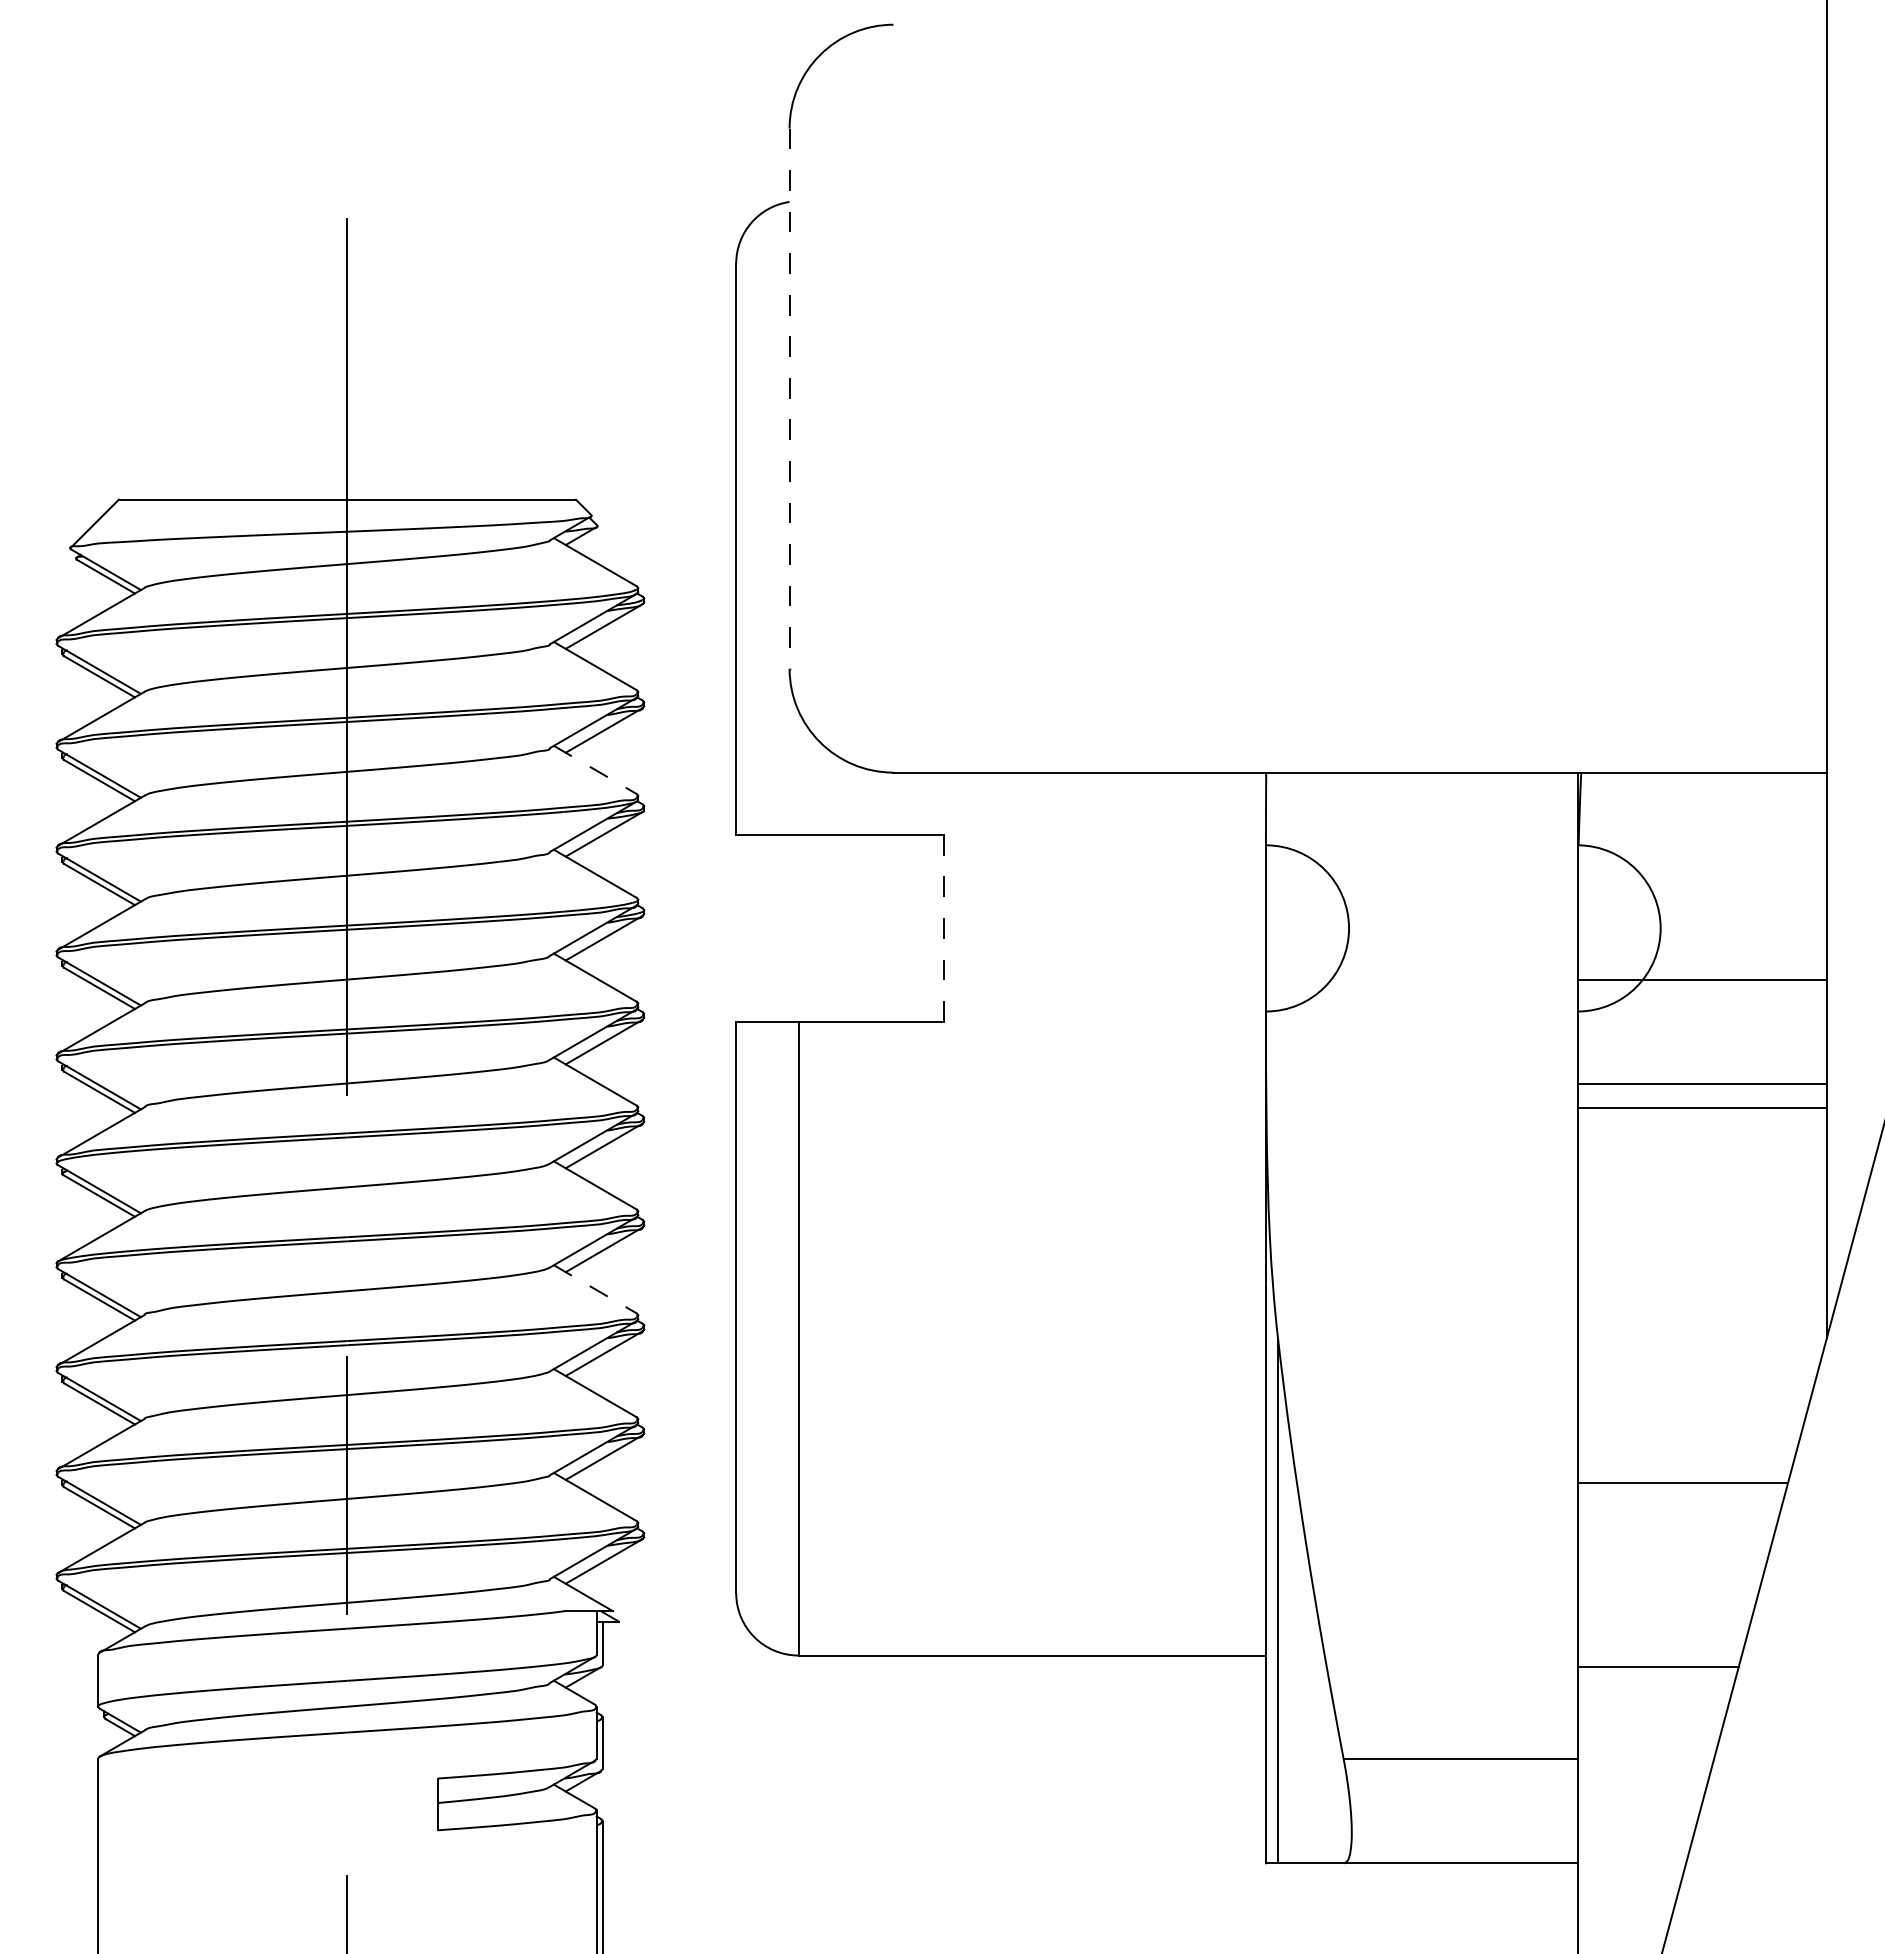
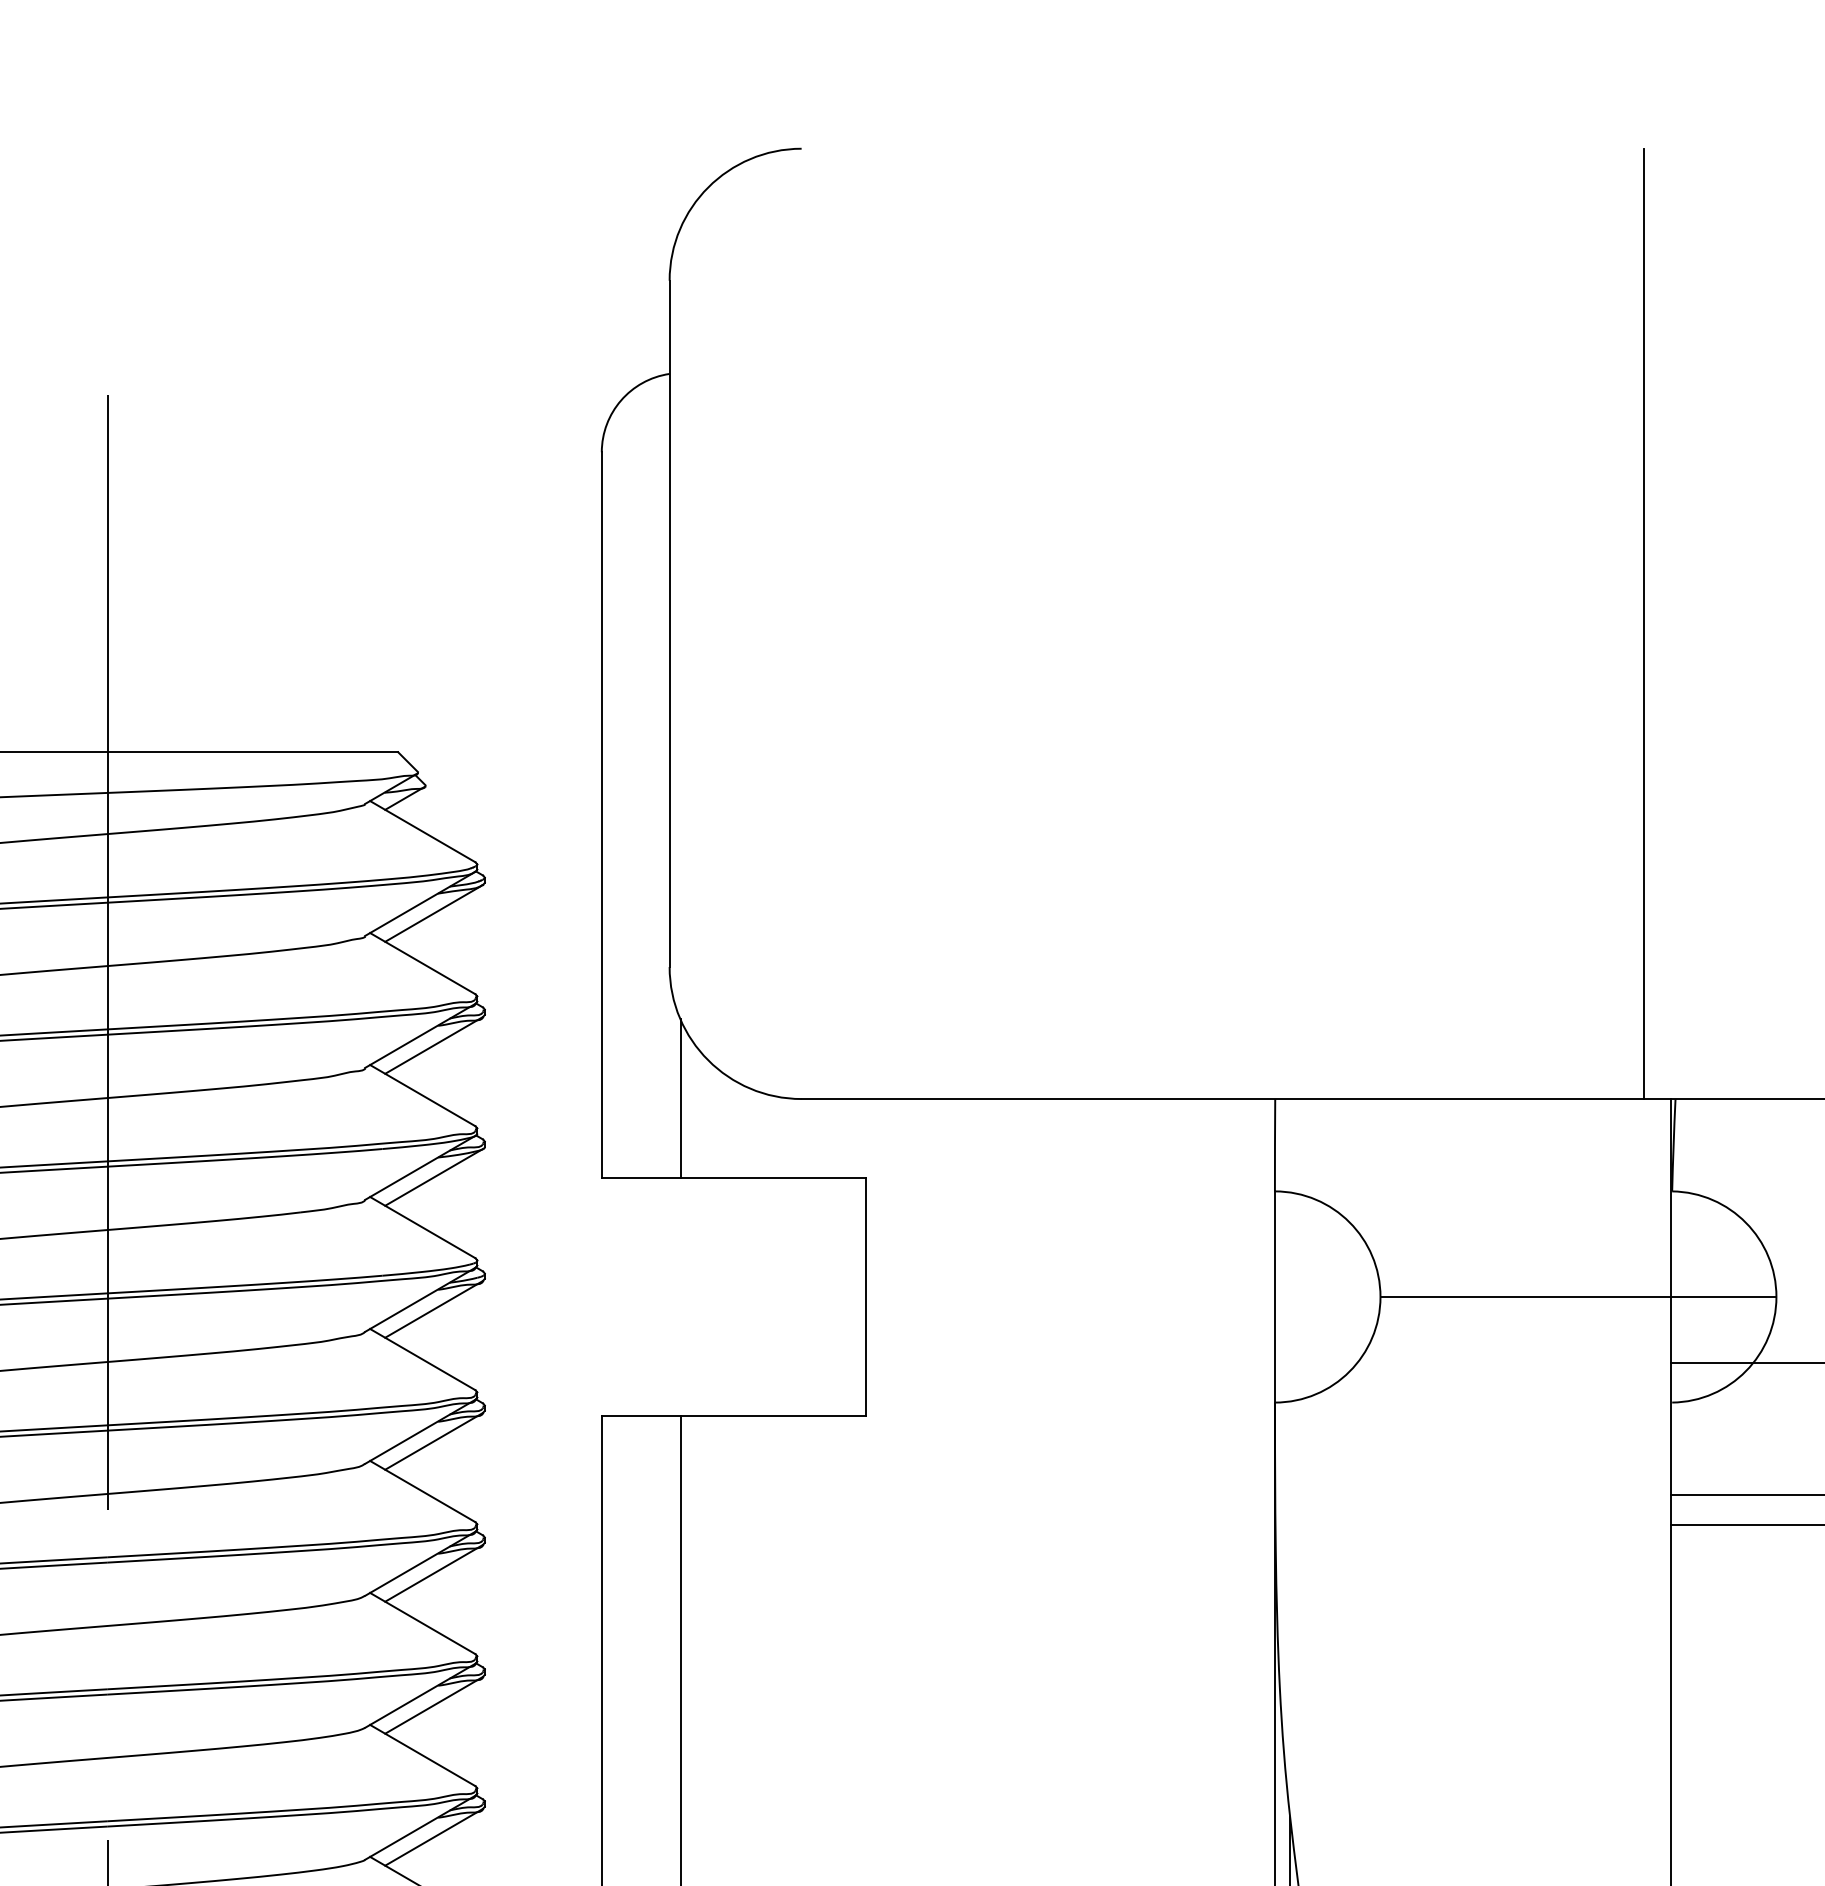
line: (1556, 398) -> (1644, 623), added
line: (789, 399) -> (669, 624), dashed -> solid
line: (595, 769) -> (423, 1095), dashed -> solid
line: (798, 772) -> (680, 1098), added
line: (943, 928) -> (865, 1297), dashed -> solid
line: (1504, 928) -> (1578, 1297), added
line: (595, 1289) -> (423, 1755), dashed -> solid

